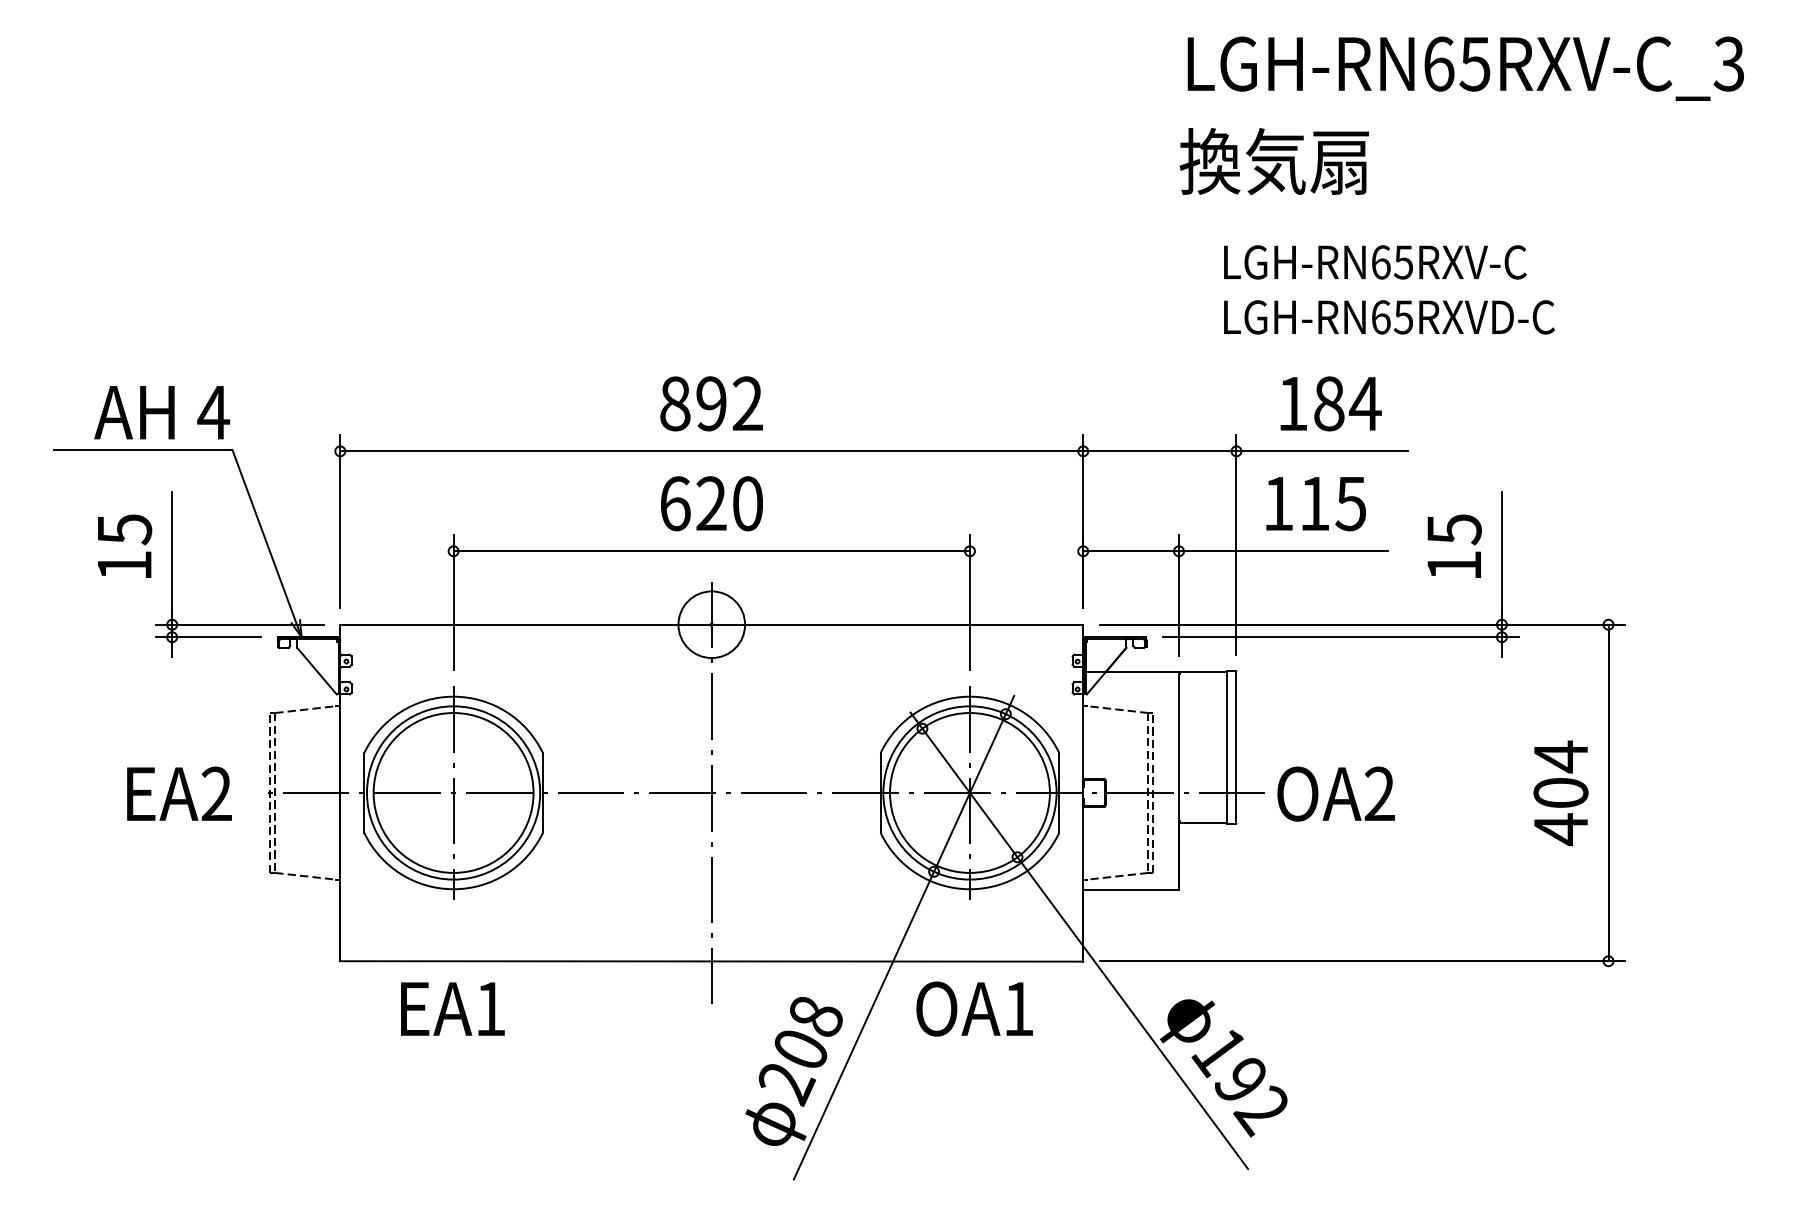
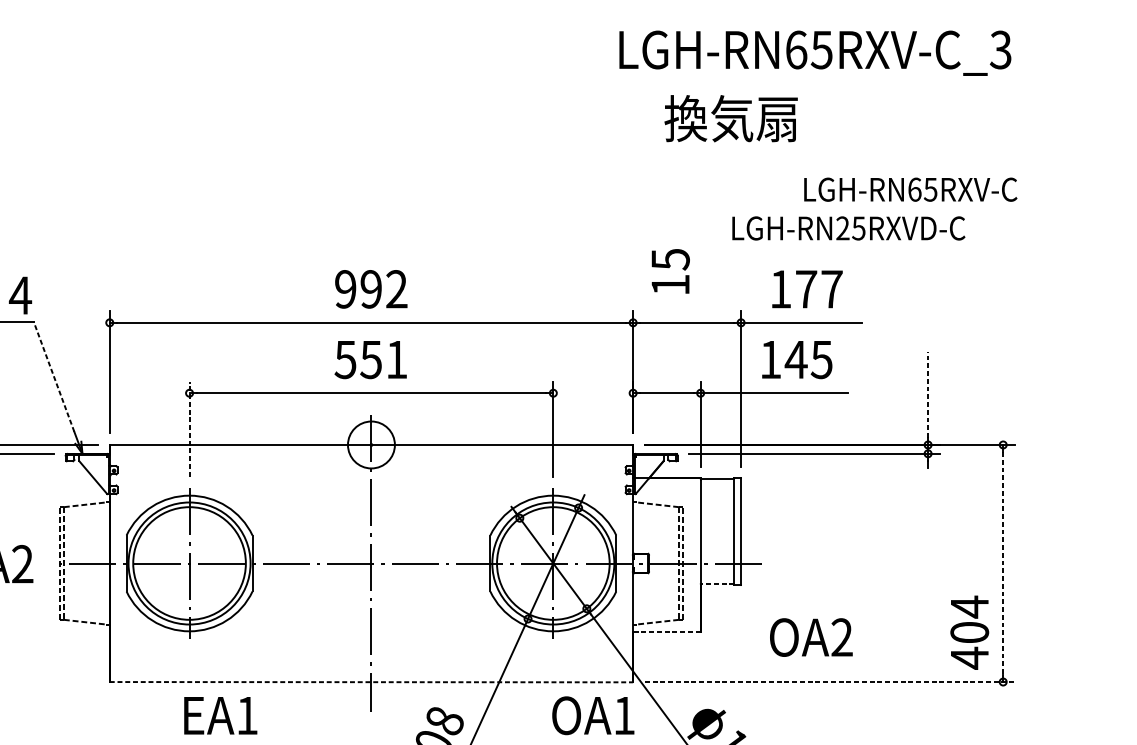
text: (1465, 68) -> (815, 53), moved
text: (1273, 161) -> (730, 118), moved
text: (1375, 262) -> (910, 189), moved
text: (1380, 317) -> (842, 228), LGH-RN65RXVD-C -> LGH-RN25RXVD-C
text: (675, 403) -> (345, 289), 892 -> 992
text: (1347, 403) -> (819, 289), 184 -> 177
text: (710, 503) -> (370, 359), 620 -> 551
text: (1314, 503) -> (796, 359), 115 -> 145
line: (261, 527) -> (54, 376), solid -> dashed
text: (1454, 545) -> (670, 270), moved
line: (1501, 553) -> (927, 394), solid -> dashed
line: (453, 601) -> (189, 428), solid -> dashed
text: (1335, 793) -> (810, 637), moved
text: (1560, 793) -> (969, 632), moved
line: (1608, 793) -> (1003, 563), solid -> dashed
line: (1203, 822) -> (717, 584), solid -> dashed
line: (1131, 889) -> (667, 631), solid -> dashed
line: (712, 961) -> (371, 682), solid -> dashed
line: (1362, 961) -> (829, 682), solid -> dashed
text: (452, 1008) -> (220, 715), moved
text: (974, 1008) -> (593, 715), moved

